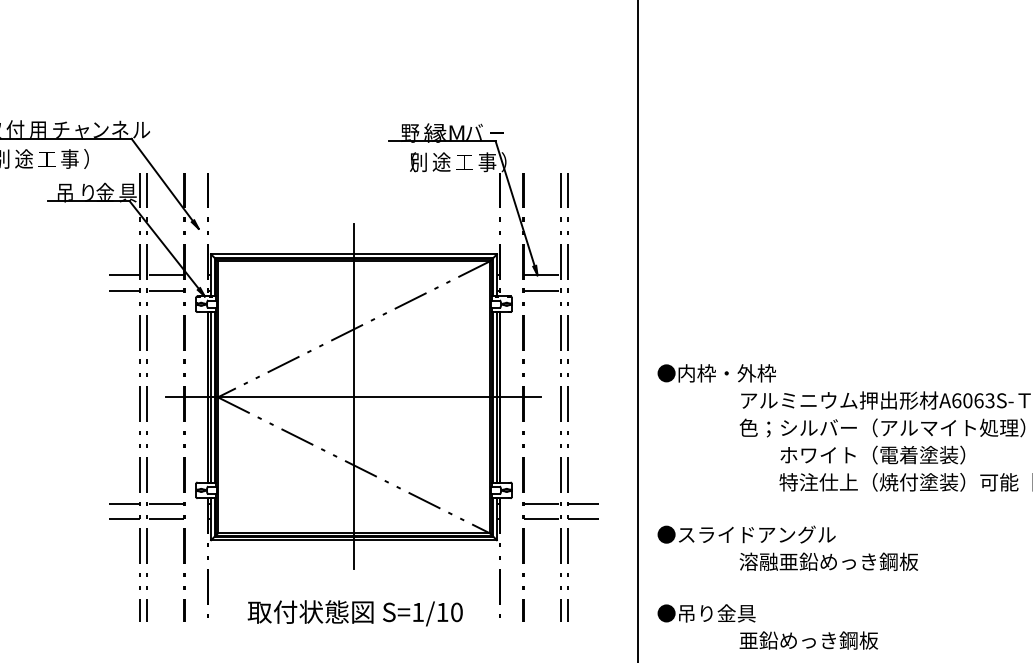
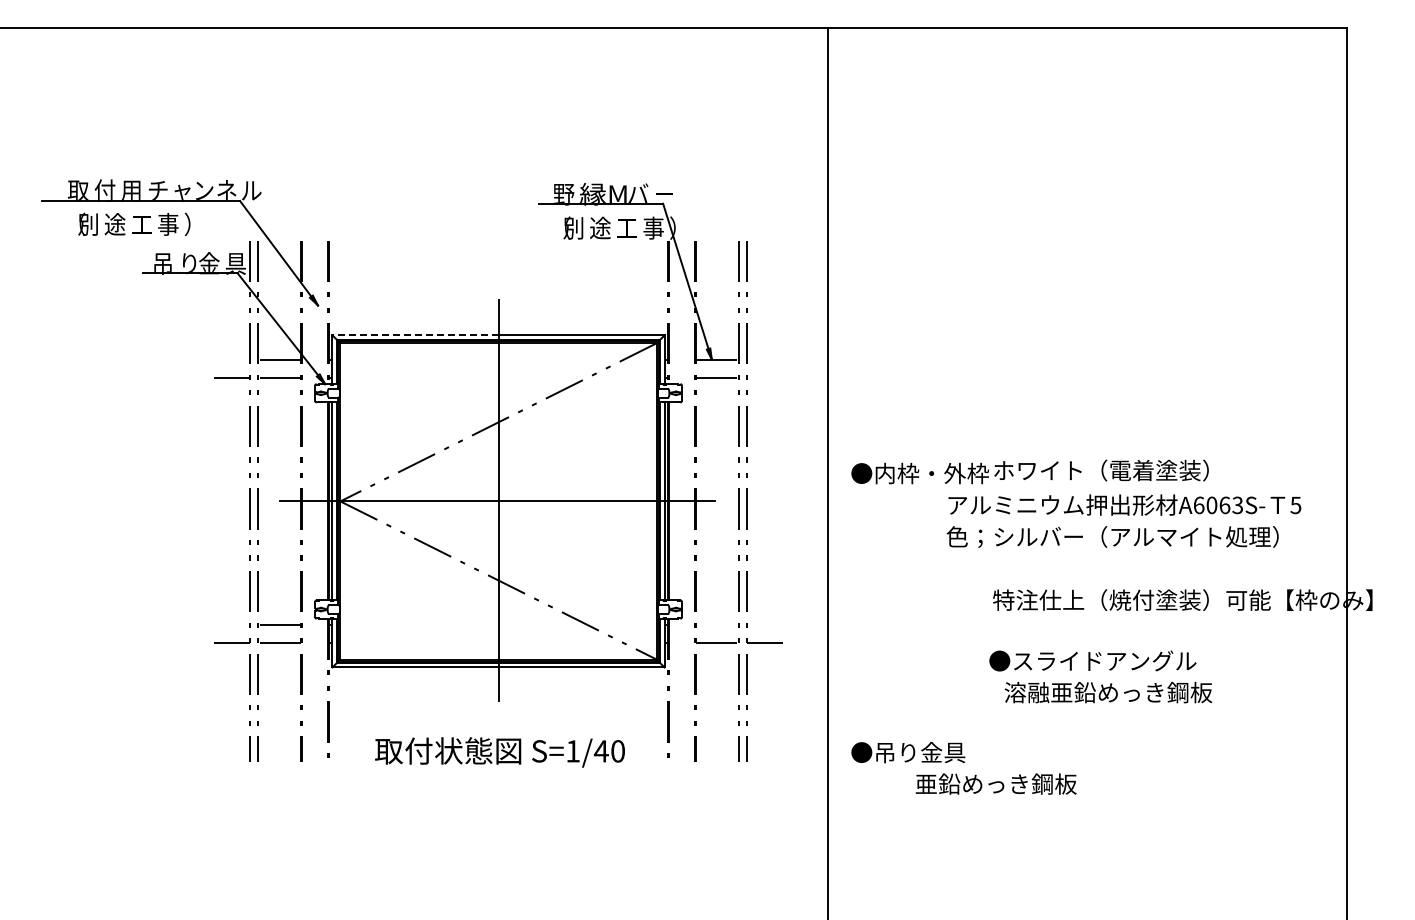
line: (282, 254) -> (415, 335), solid -> dashed
line: (124, 275) -> (231, 359), removed
text: (872, 455) -> (1101, 470), moved
line: (124, 504) -> (231, 625), removed
line: (541, 504) -> (716, 625), removed
line: (583, 504) -> (765, 625), removed
text: (746, 534) -> (1092, 660), moved
text: (828, 561) -> (1108, 692), moved
text: (441, 612) -> (600, 751), S=1/10 -> S=1/40
text: (808, 640) -> (995, 783), moved

